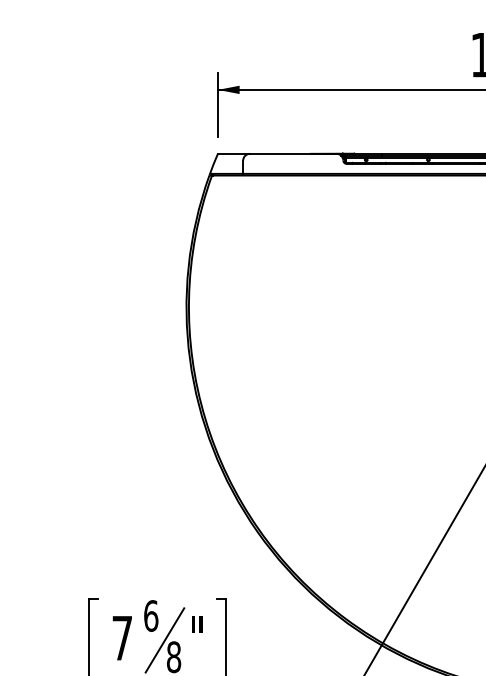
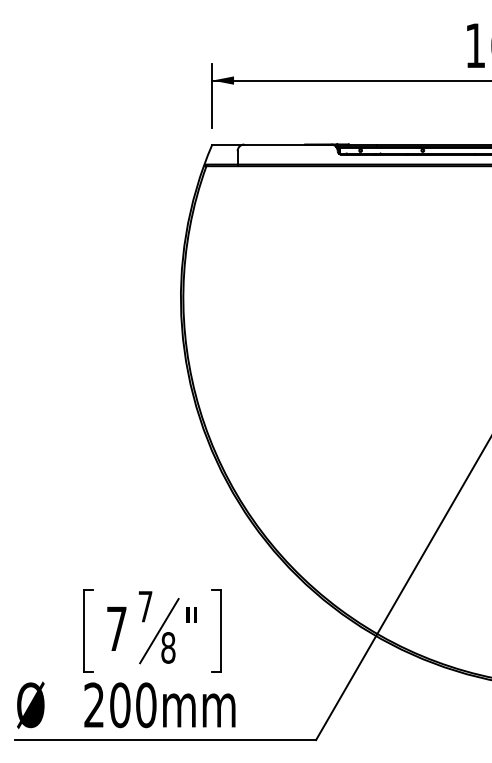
text: (151, 615) -> (145, 606), 6 -> 7

